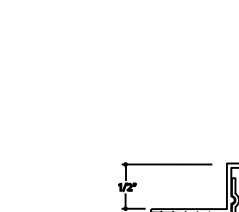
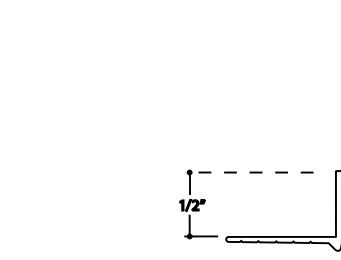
line: (166, 164) -> (248, 172), solid -> dashed

